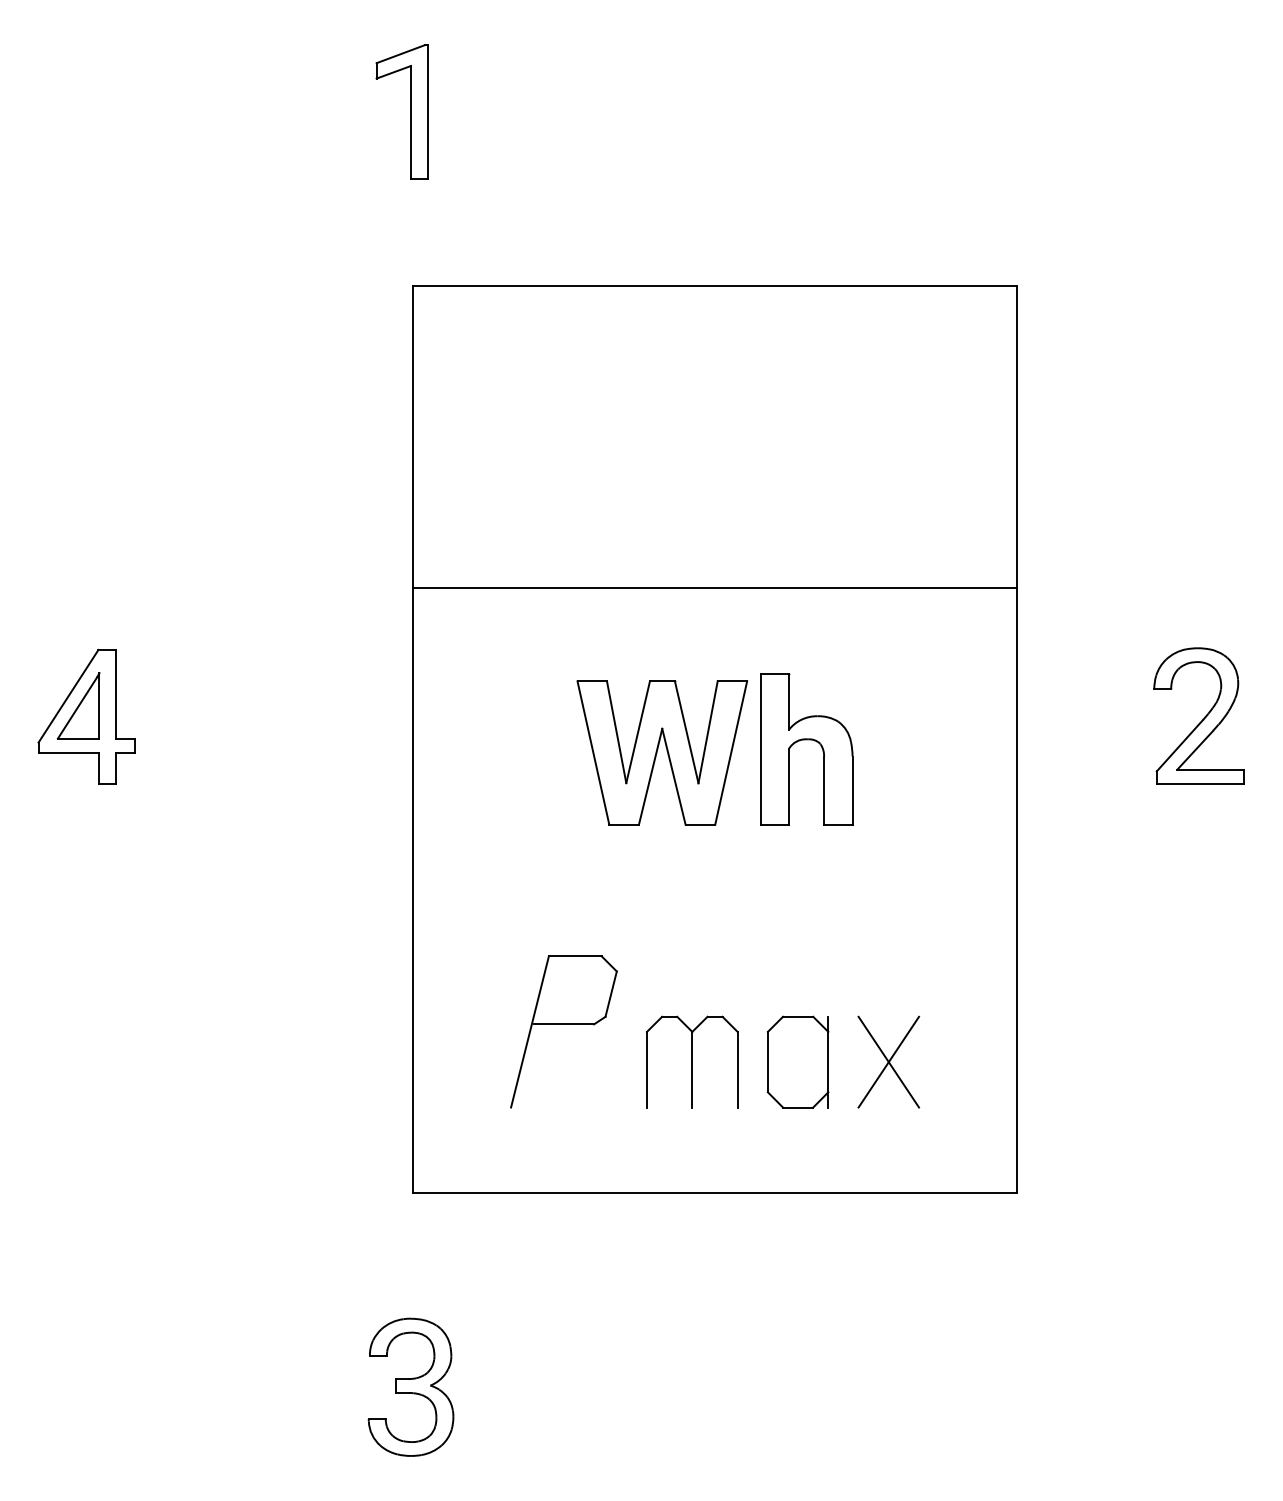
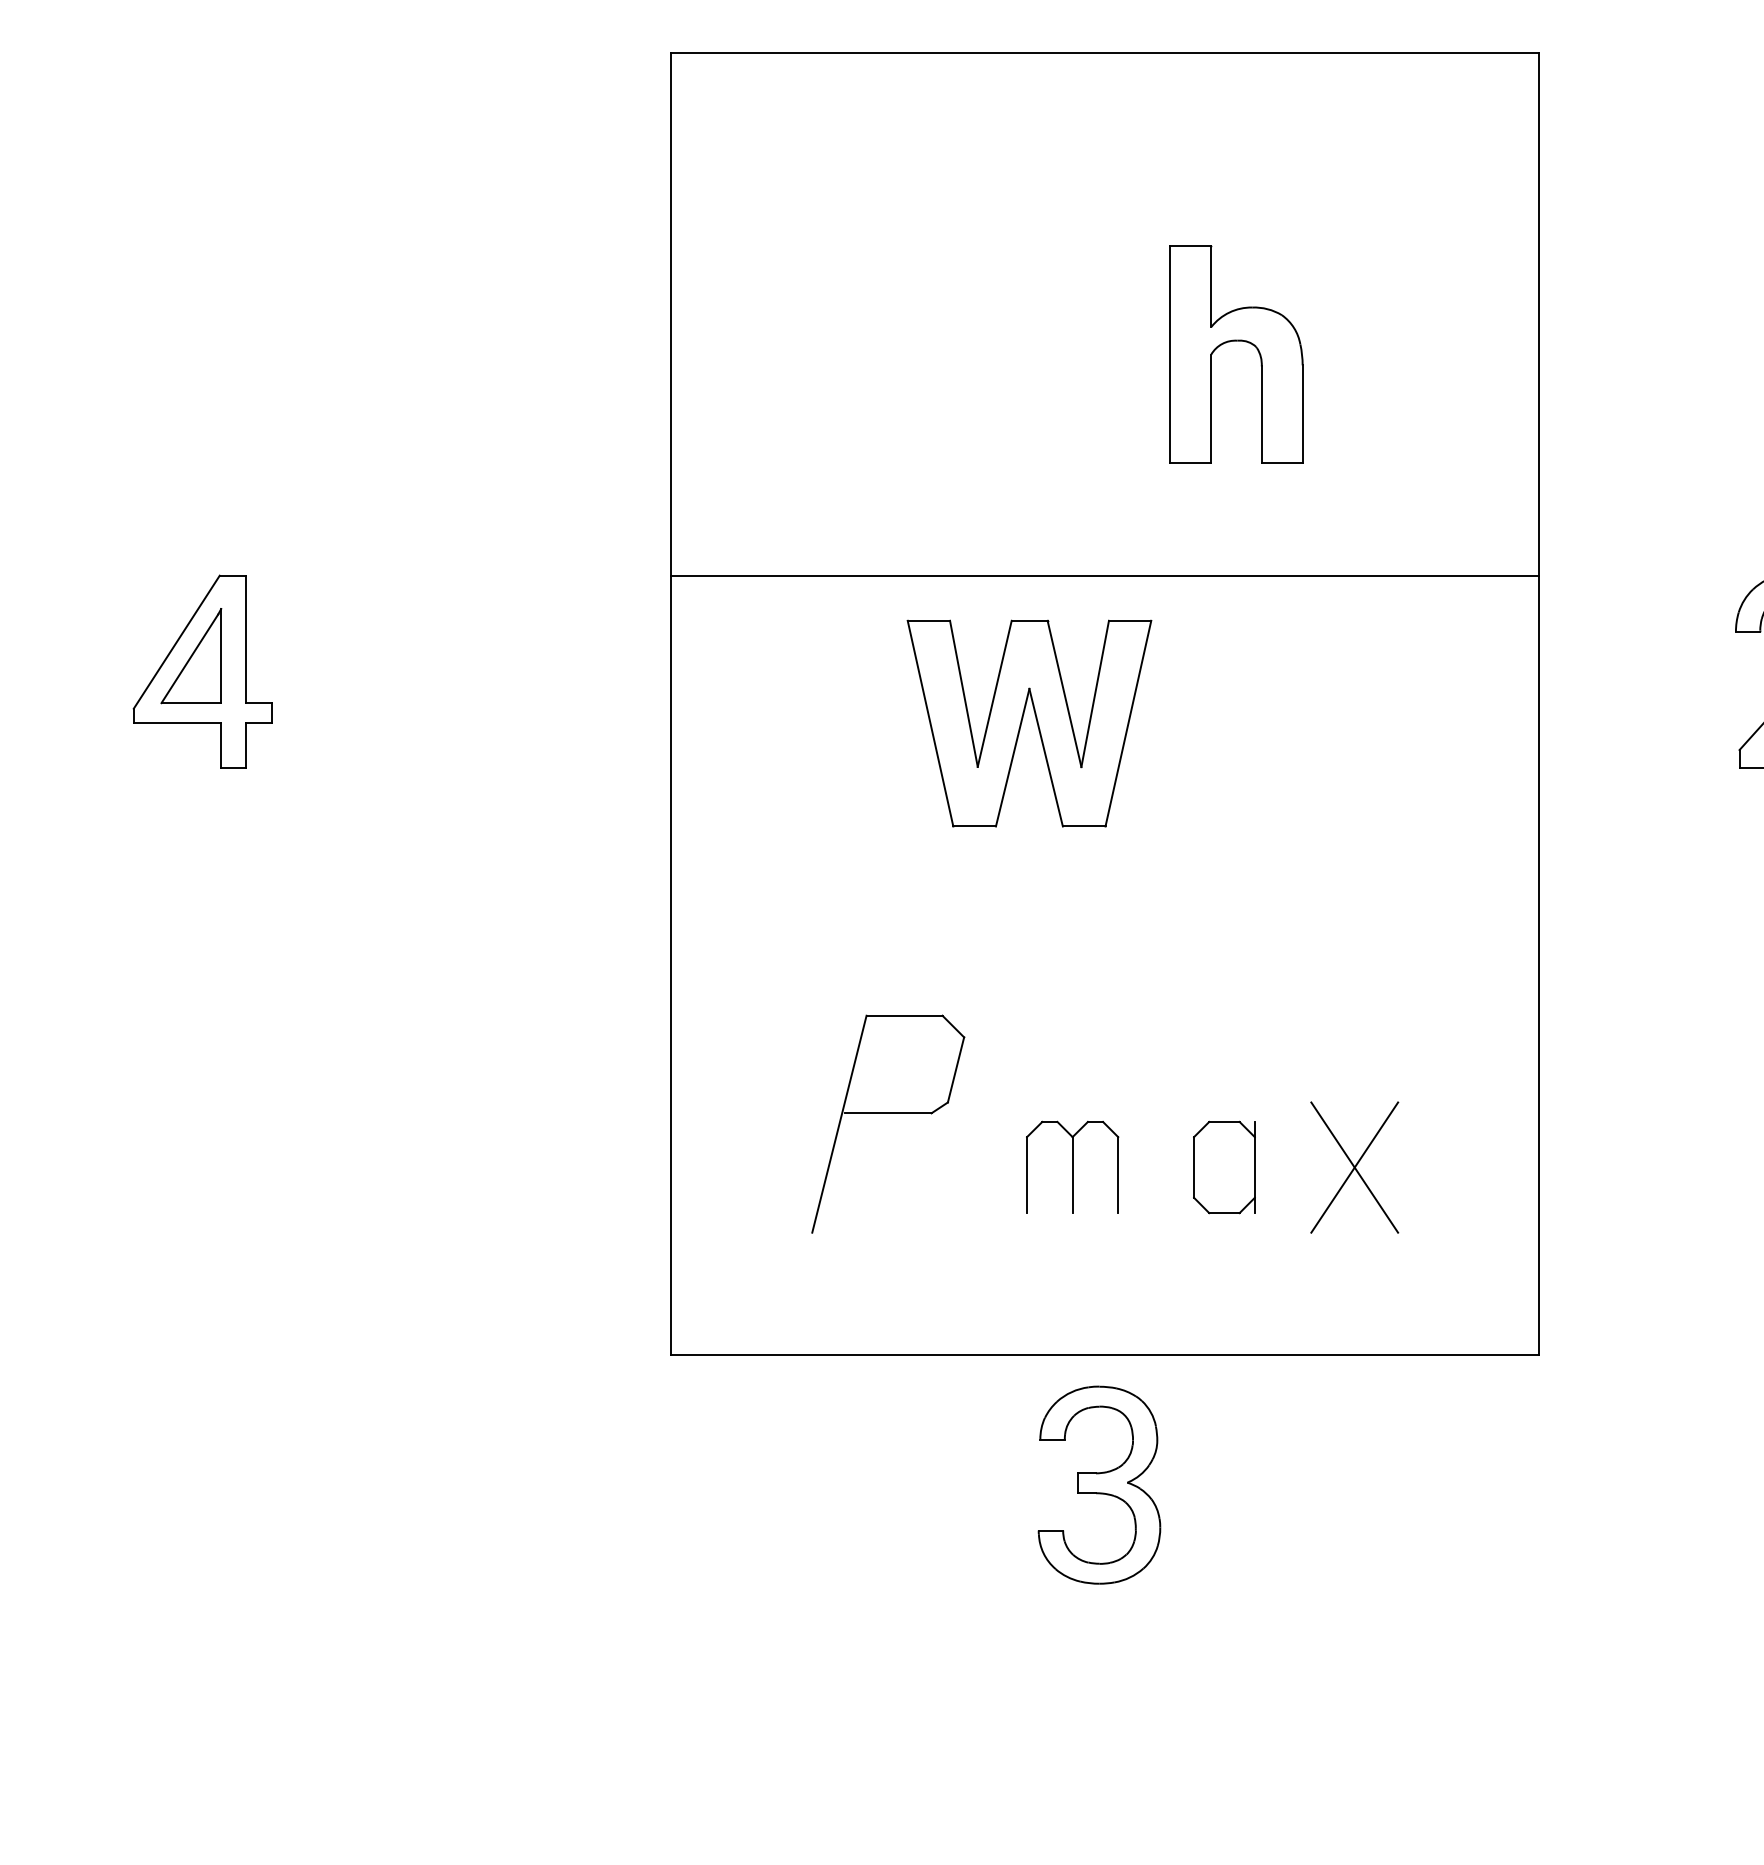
line: (714, 588) -> (1104, 576), moved
part: (806, 740) -> (1236, 342), moved
part: (692, 1061) -> (1072, 1166), size x0.7
part: (797, 1061) -> (1223, 1166), size x0.7
part: (410, 1386) -> (1098, 1483), moved

